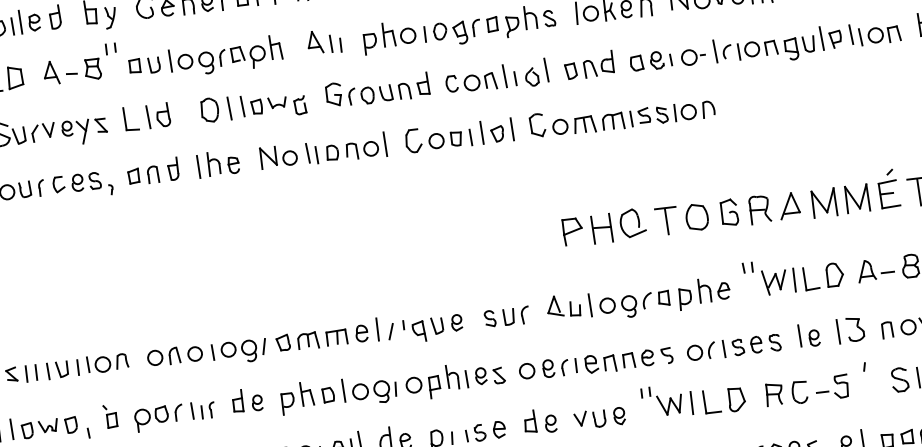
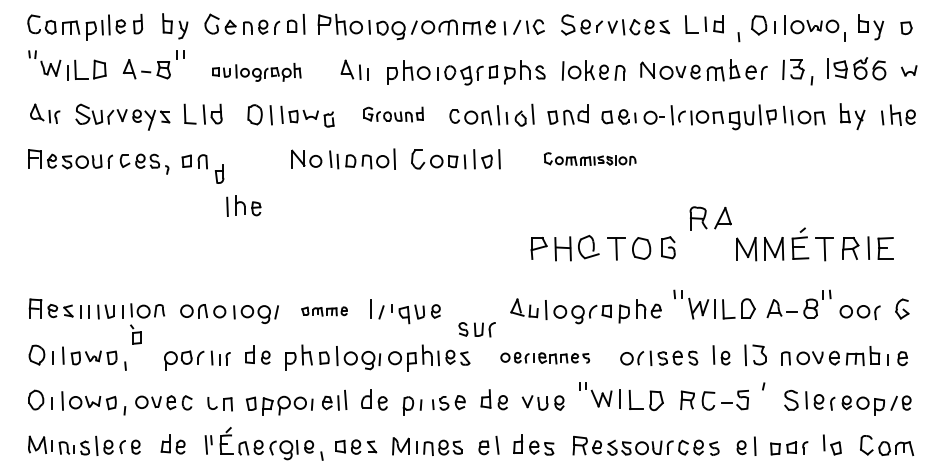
part: (205, 58) -> (256, 72), size x0.7
part: (377, 90) -> (393, 114), size x0.7
part: (621, 115) -> (589, 158), size x0.6
part: (217, 163) -> (243, 205), moved
part: (172, 168) -> (219, 173), moved
part: (774, 208) -> (710, 218), moved
part: (506, 317) -> (476, 329), moved
part: (321, 338) -> (324, 311), size x0.6
part: (594, 363) -> (544, 357), size x0.7
part: (110, 416) -> (135, 334), moved

